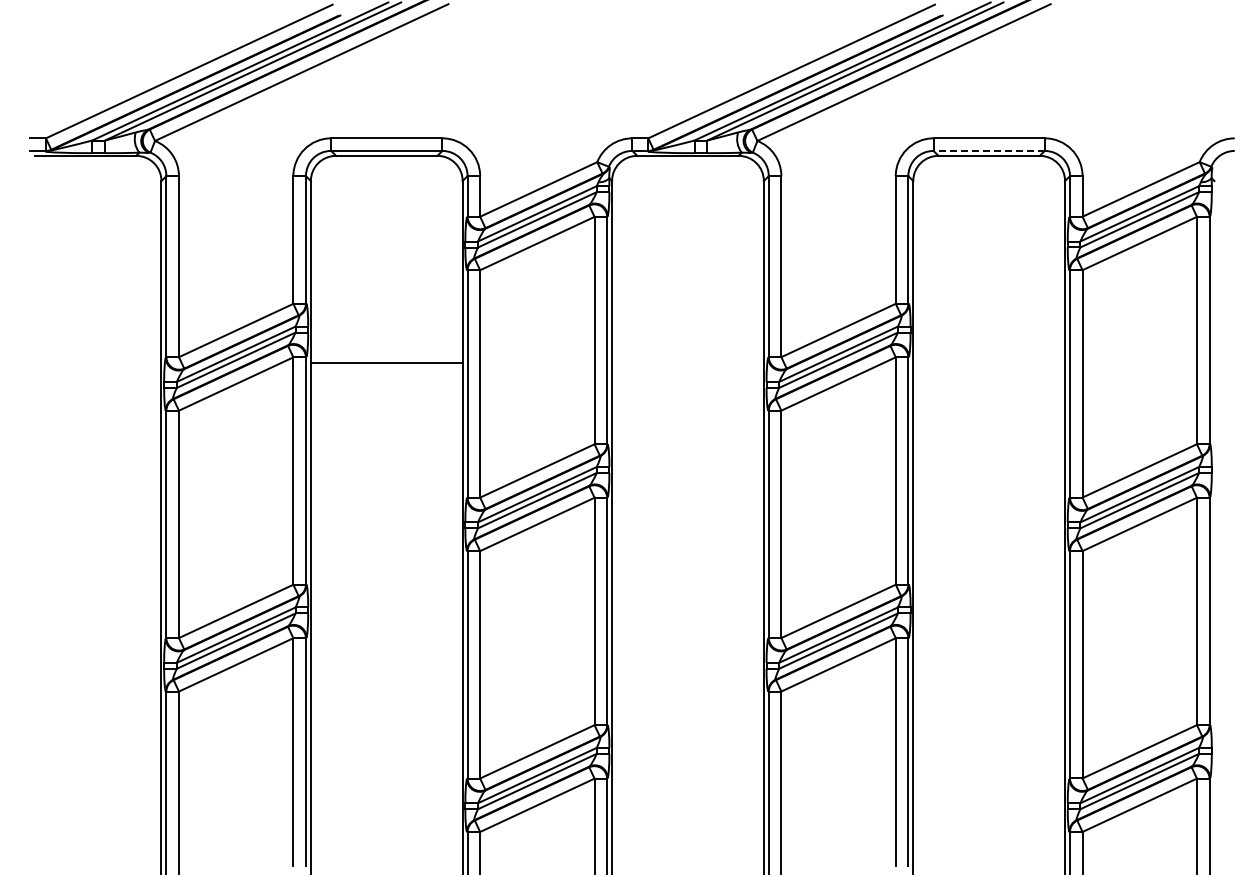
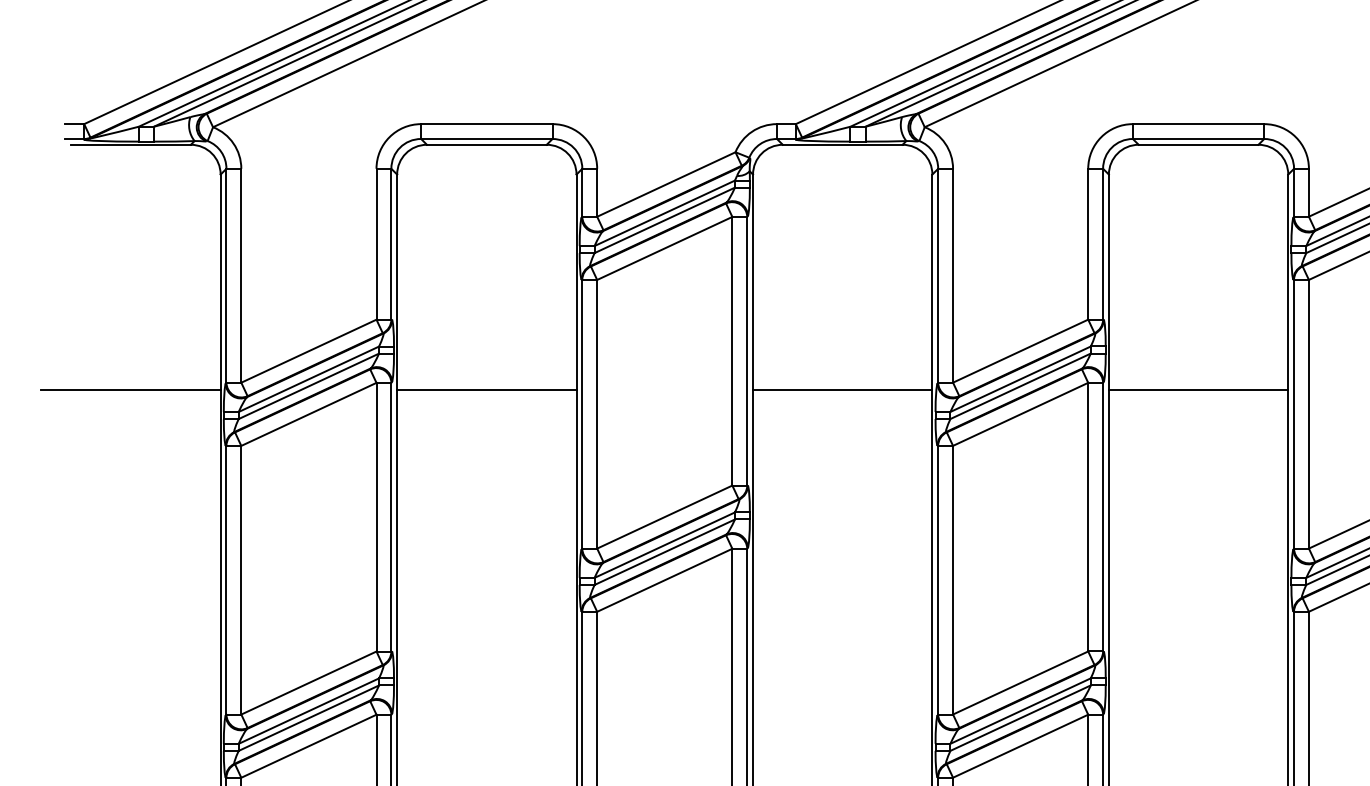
line: (989, 150) -> (1198, 138), dashed -> solid
line: (85, 363) -> (130, 390), added
line: (687, 363) -> (842, 390), added
line: (989, 363) -> (1198, 390), added

